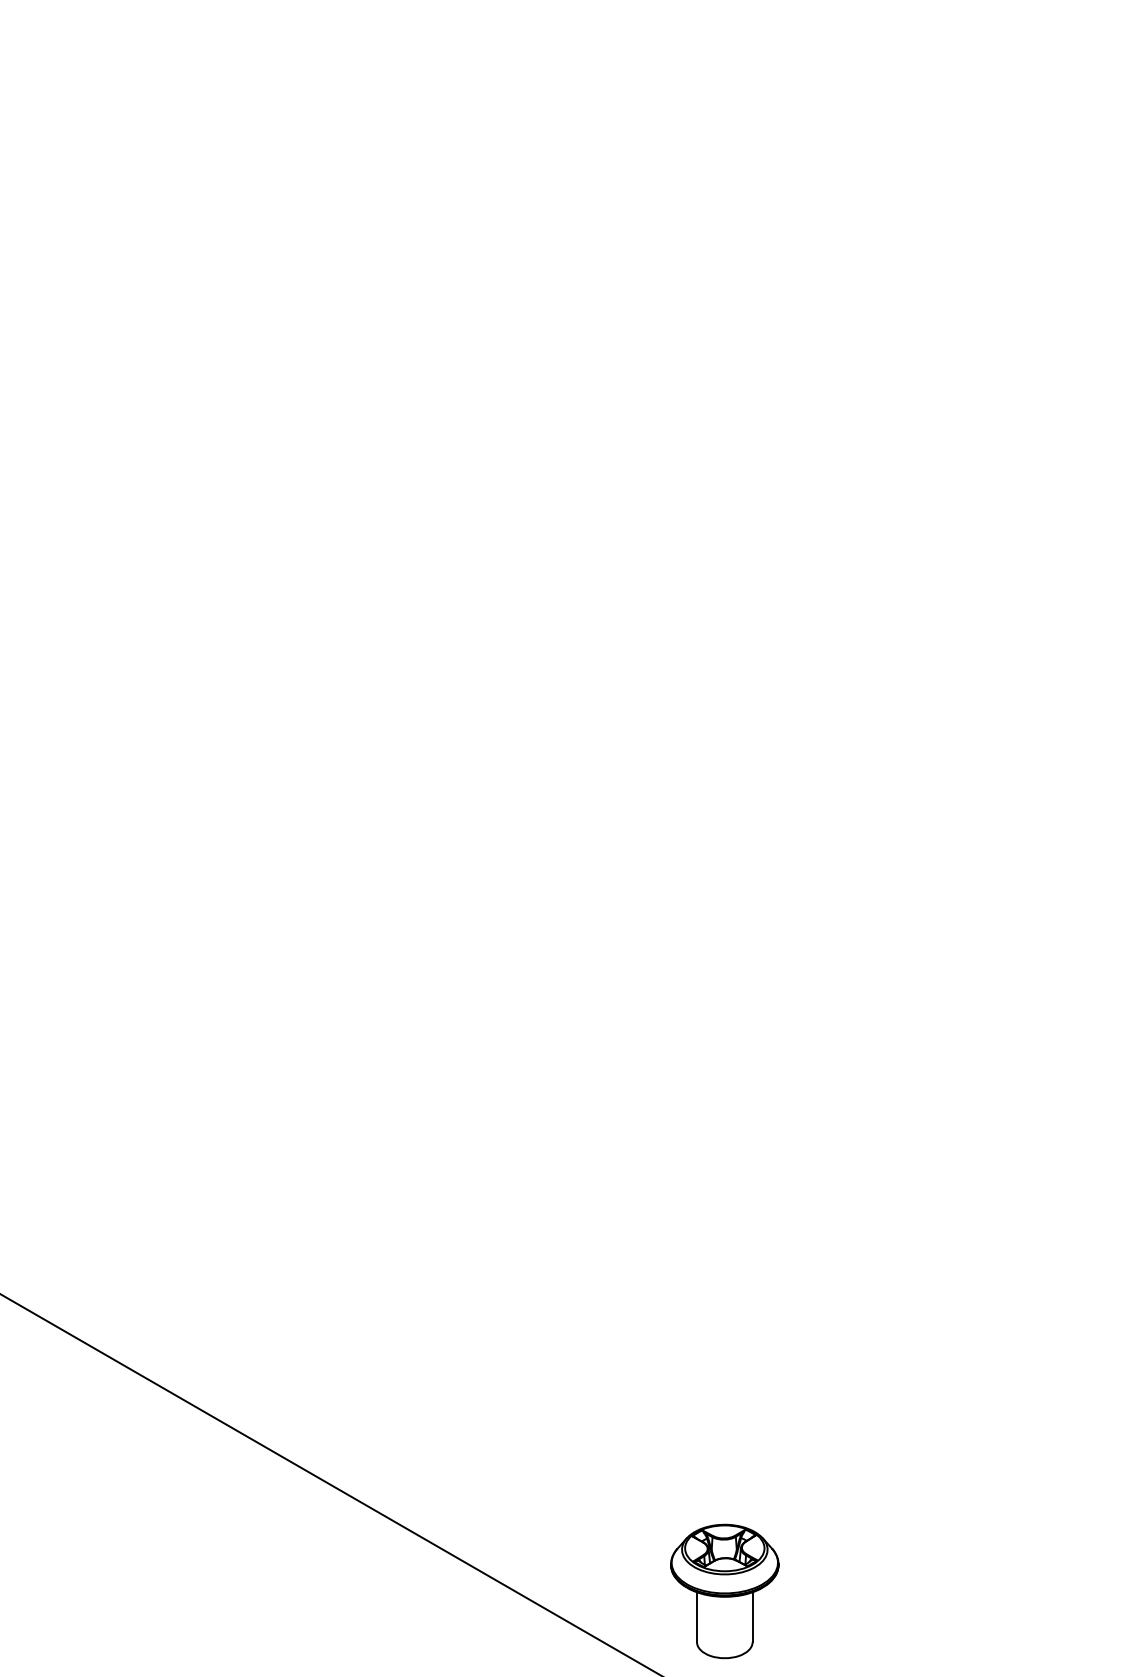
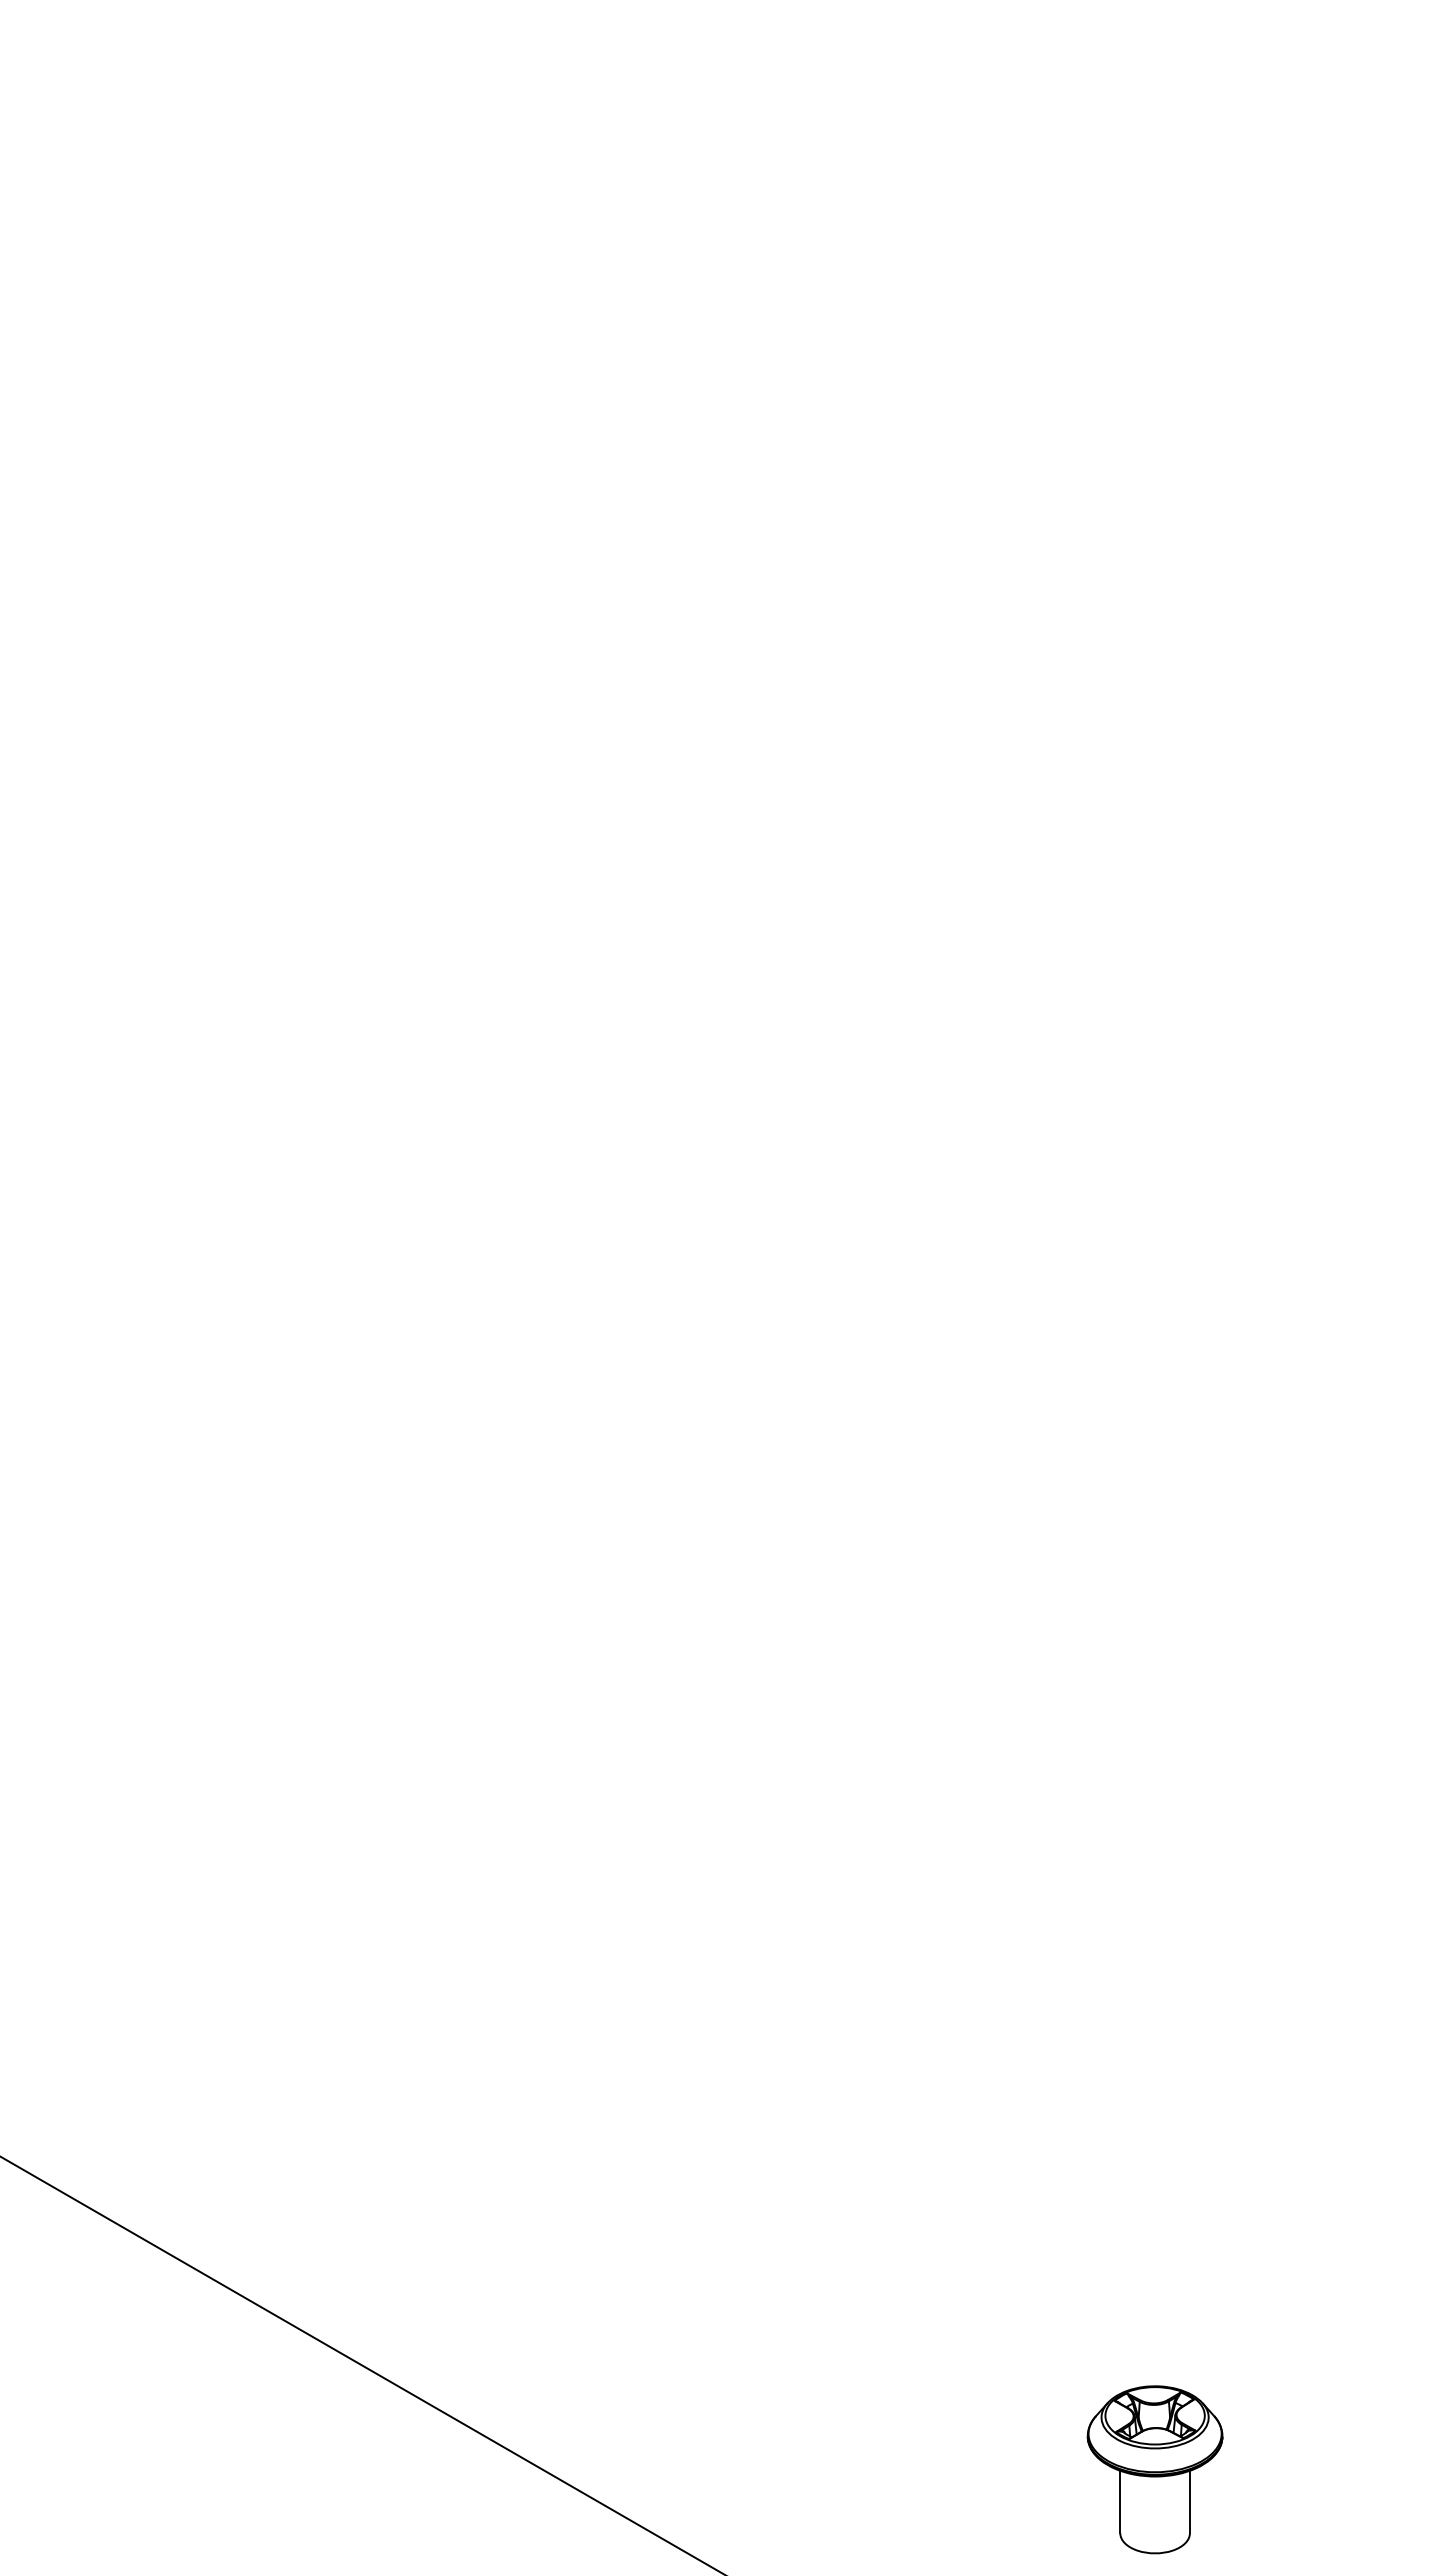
part: (724, 1591) -> (1154, 2469), moved

